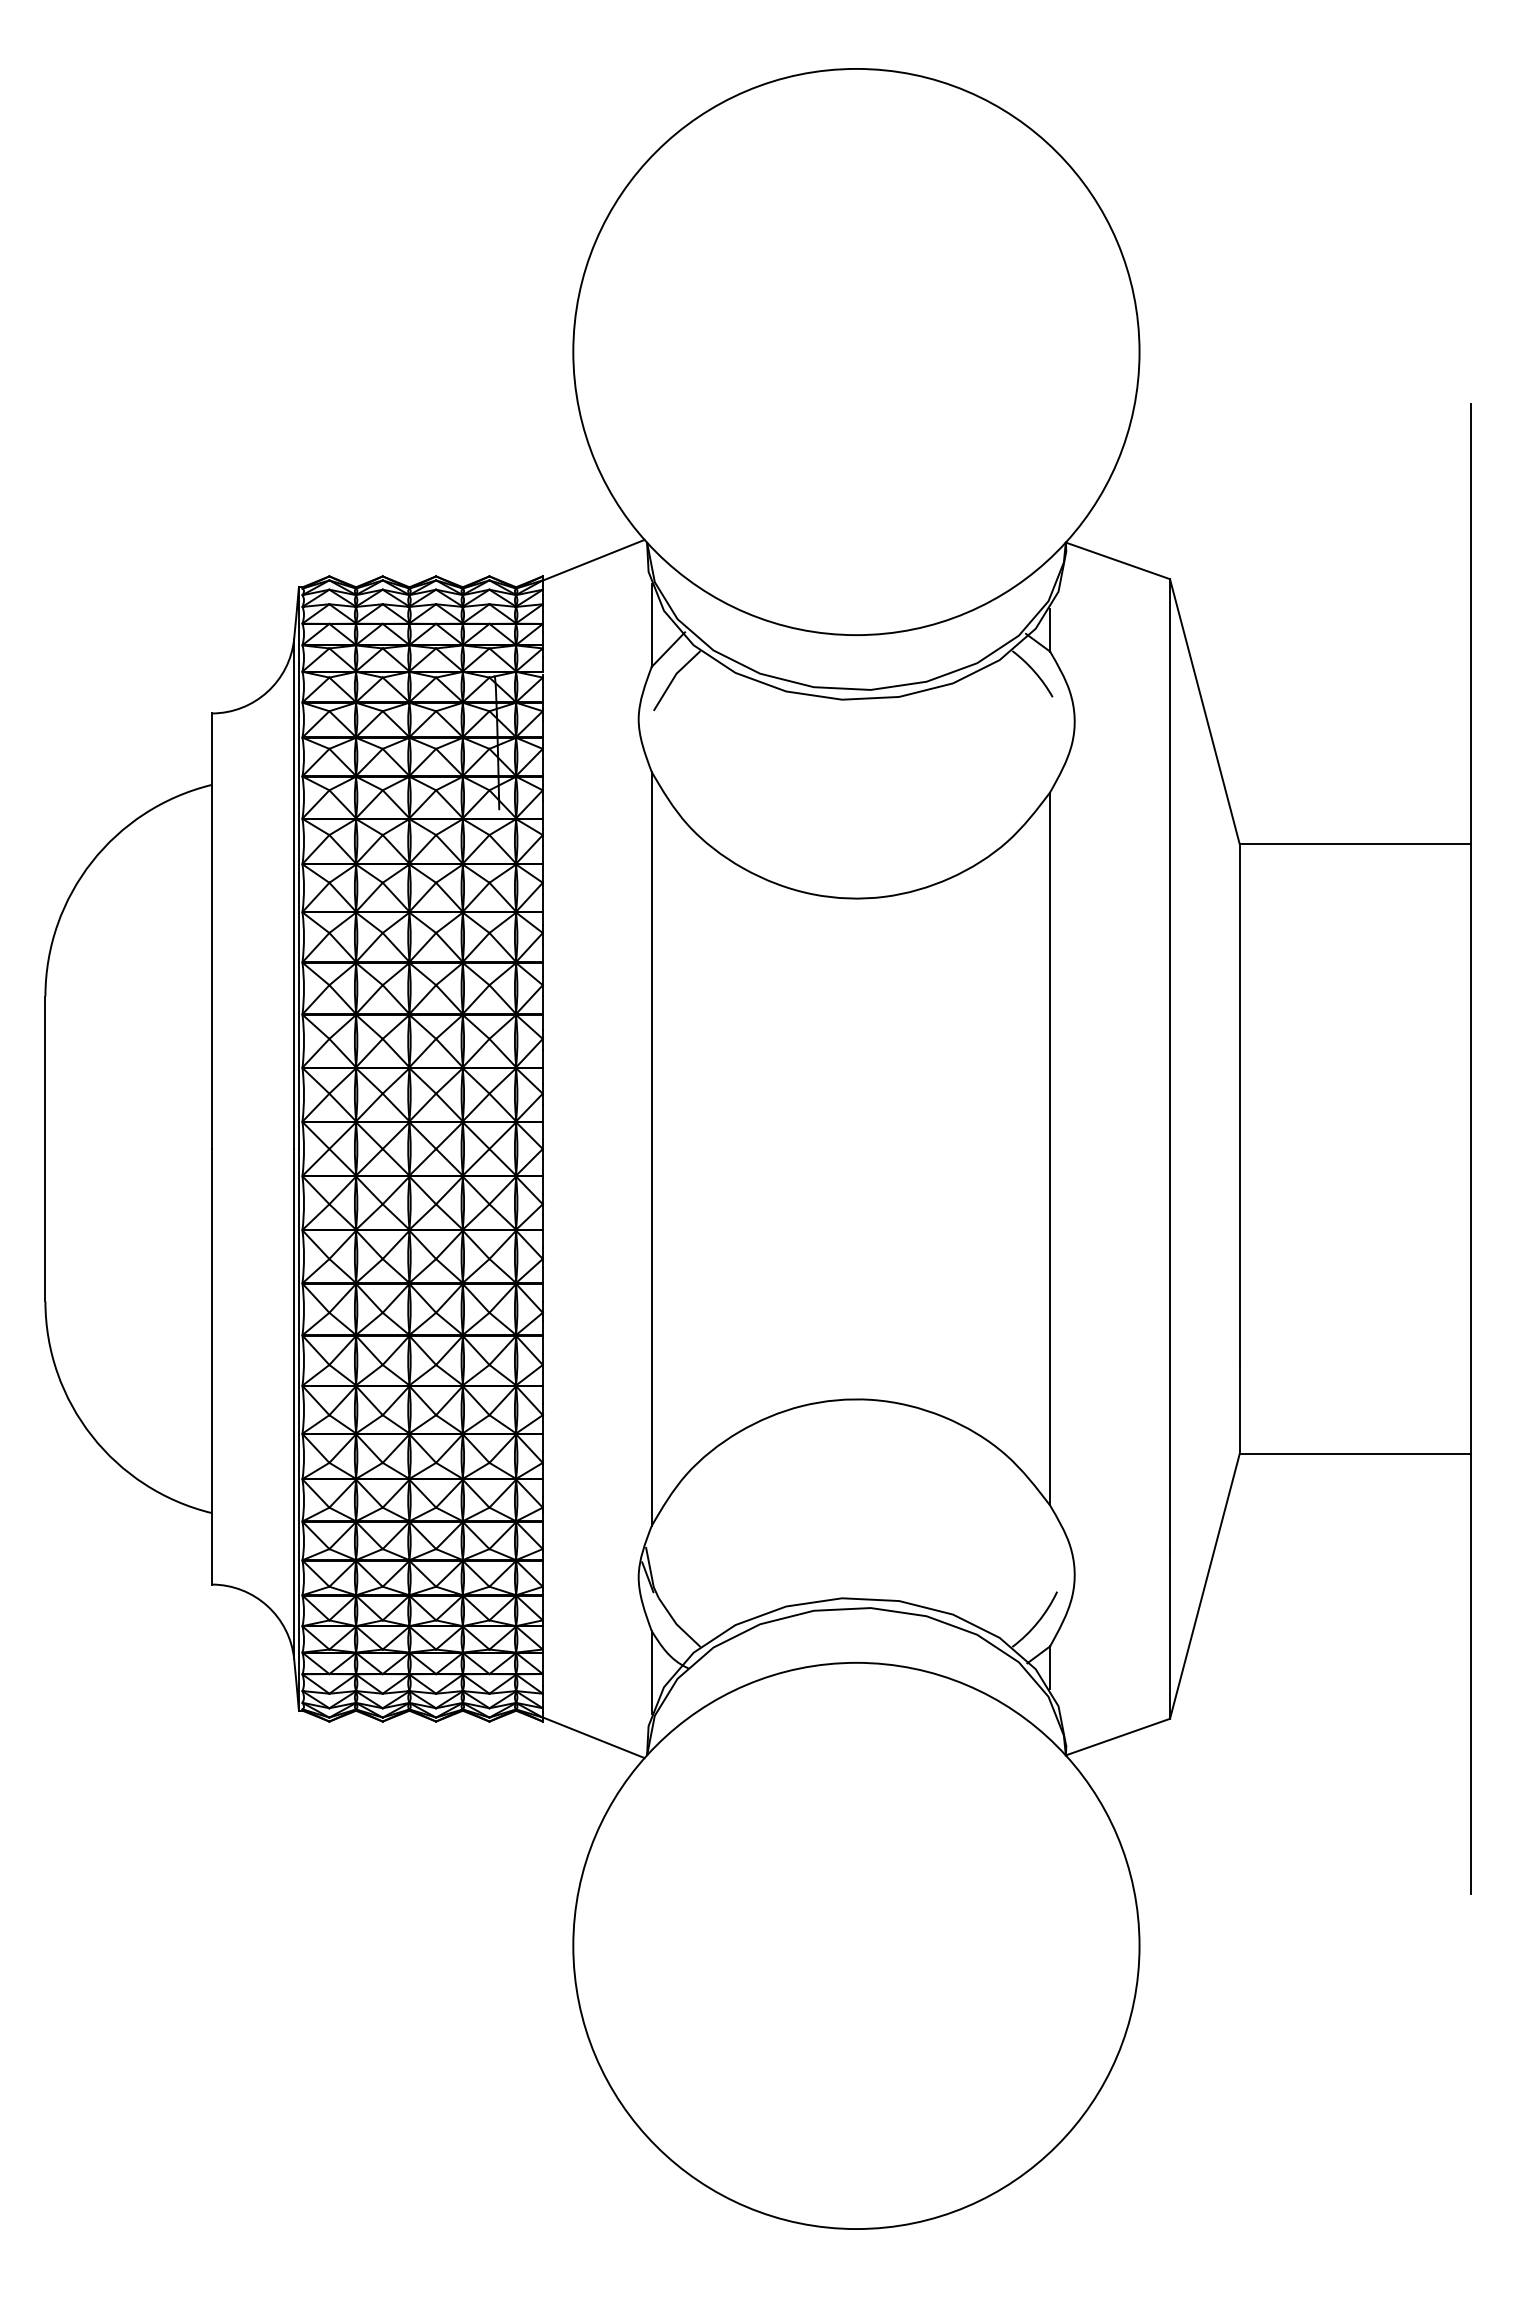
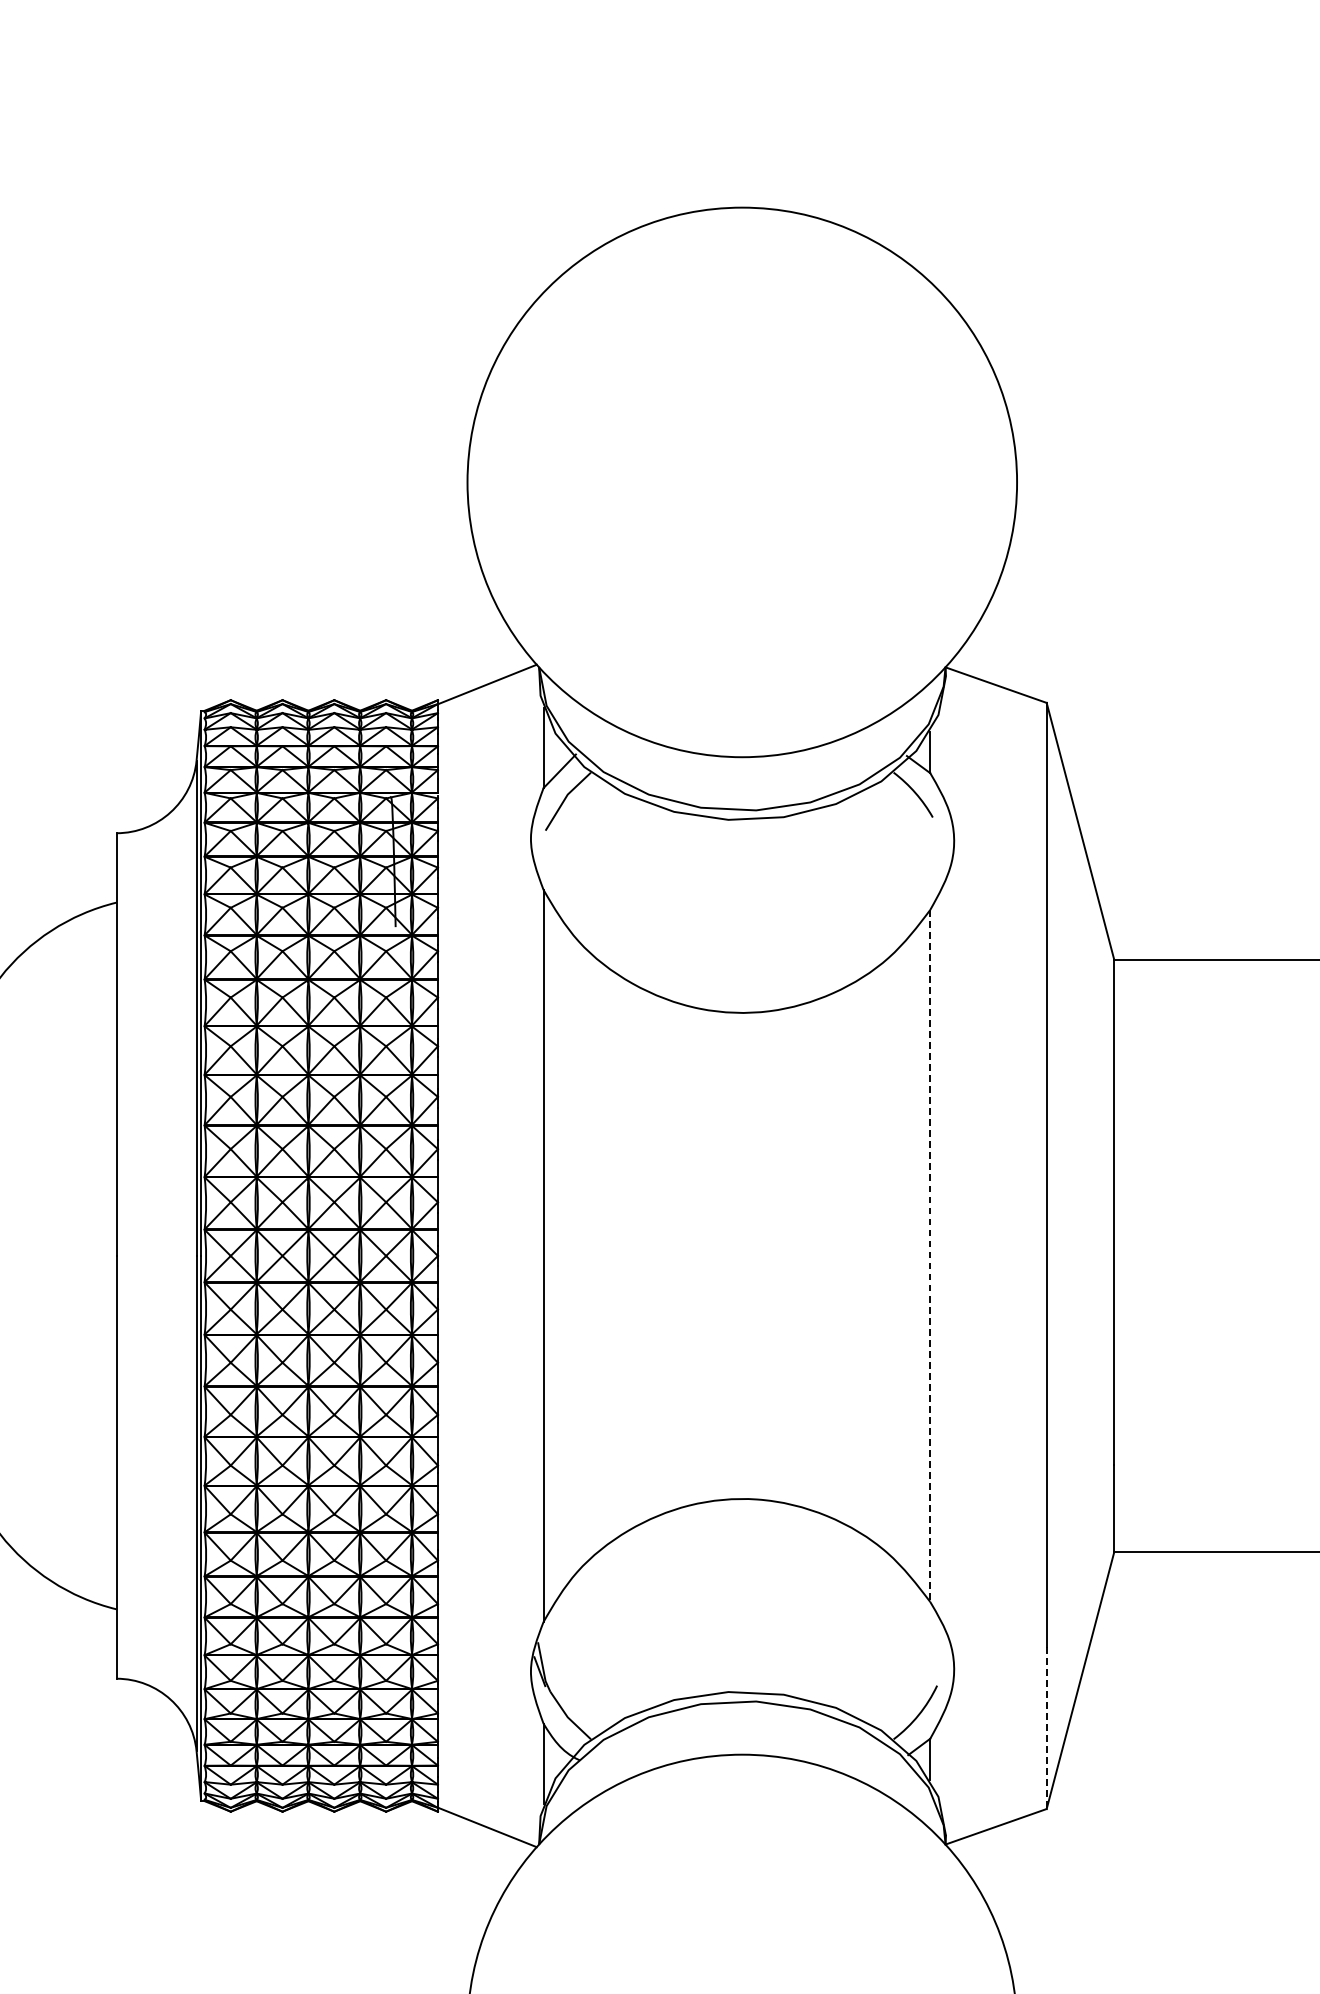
line: (1050, 1149) -> (930, 1256), solid -> dashed
line: (1170, 1635) -> (1047, 1728), solid -> dashed

